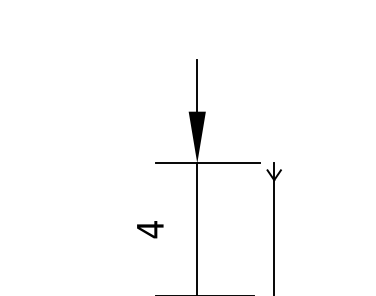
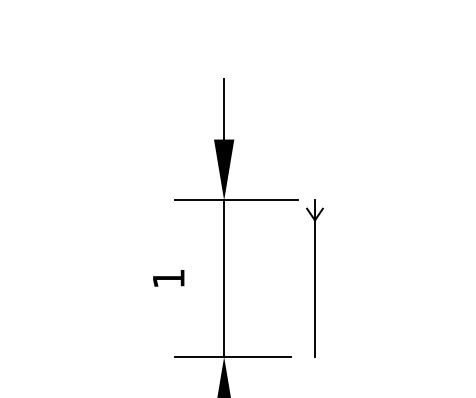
text: (150, 229) -> (168, 278), 4 -> 1

